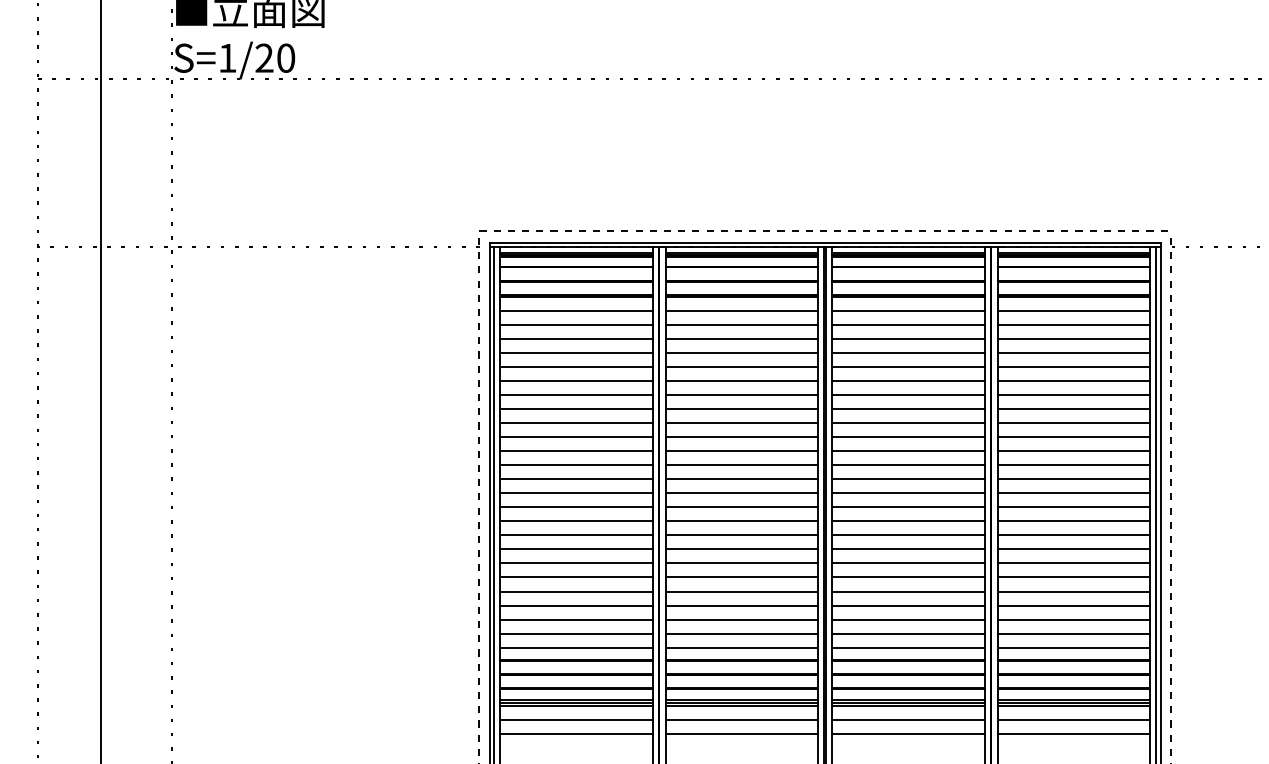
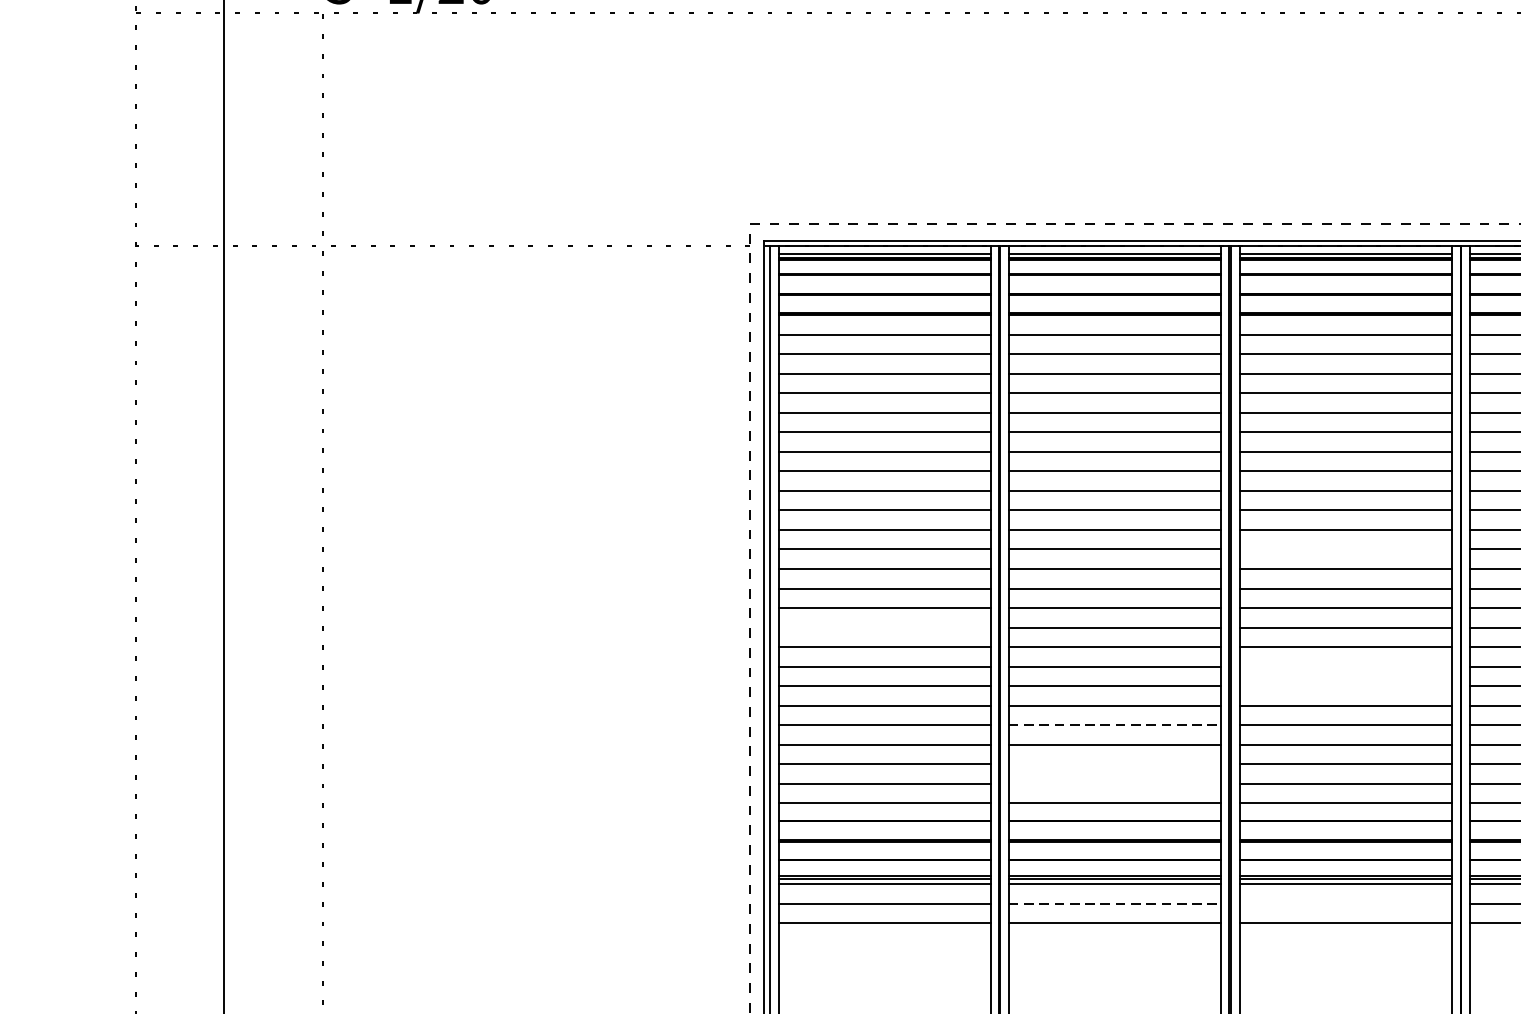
line: (908, 465) -> (1346, 549), removed
line: (576, 521) -> (884, 627), removed
line: (908, 549) -> (1346, 666), removed
line: (908, 563) -> (1346, 686), removed
line: (742, 591) -> (1115, 725), solid -> dashed
line: (741, 619) -> (1114, 763), removed
line: (741, 633) -> (1114, 783), removed
line: (742, 720) -> (1115, 904), solid -> dashed
line: (908, 720) -> (1346, 904), removed

